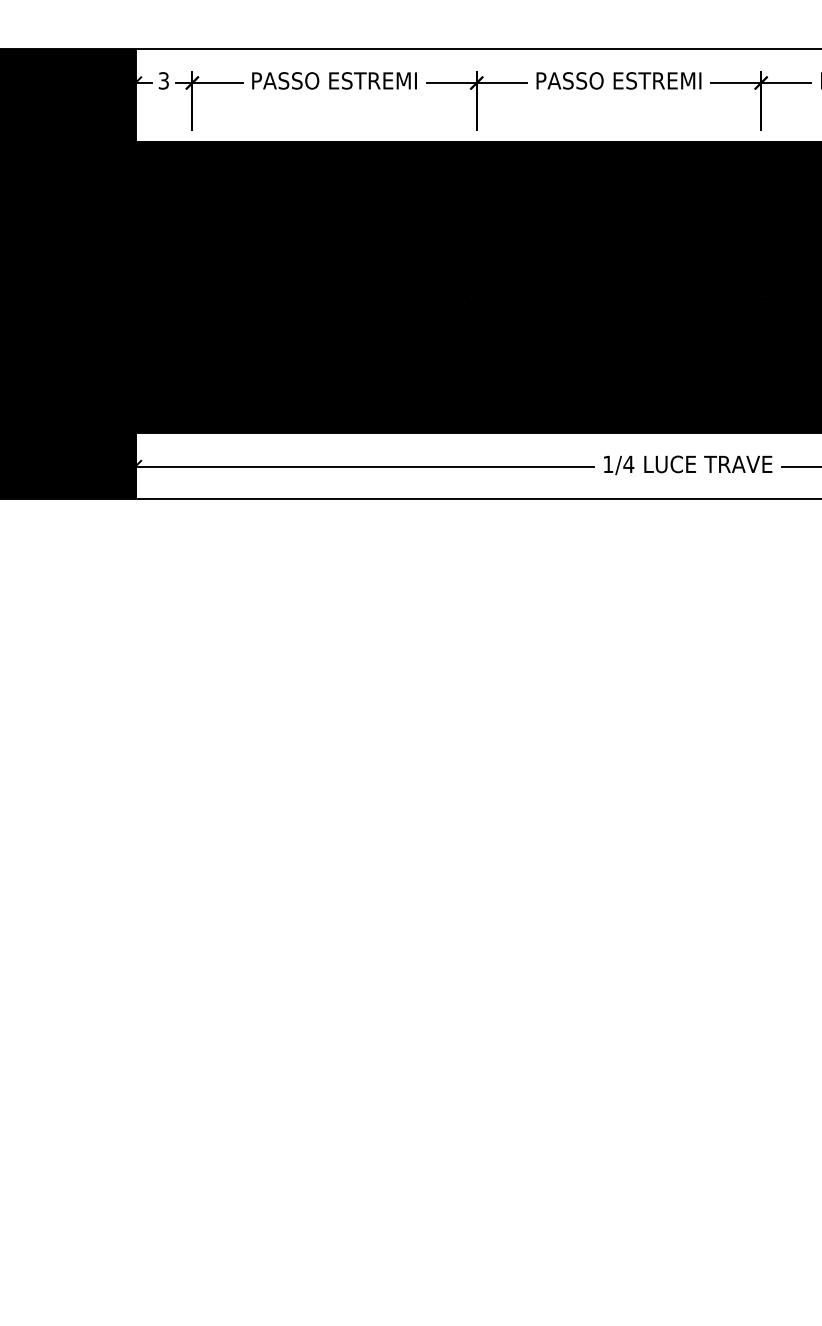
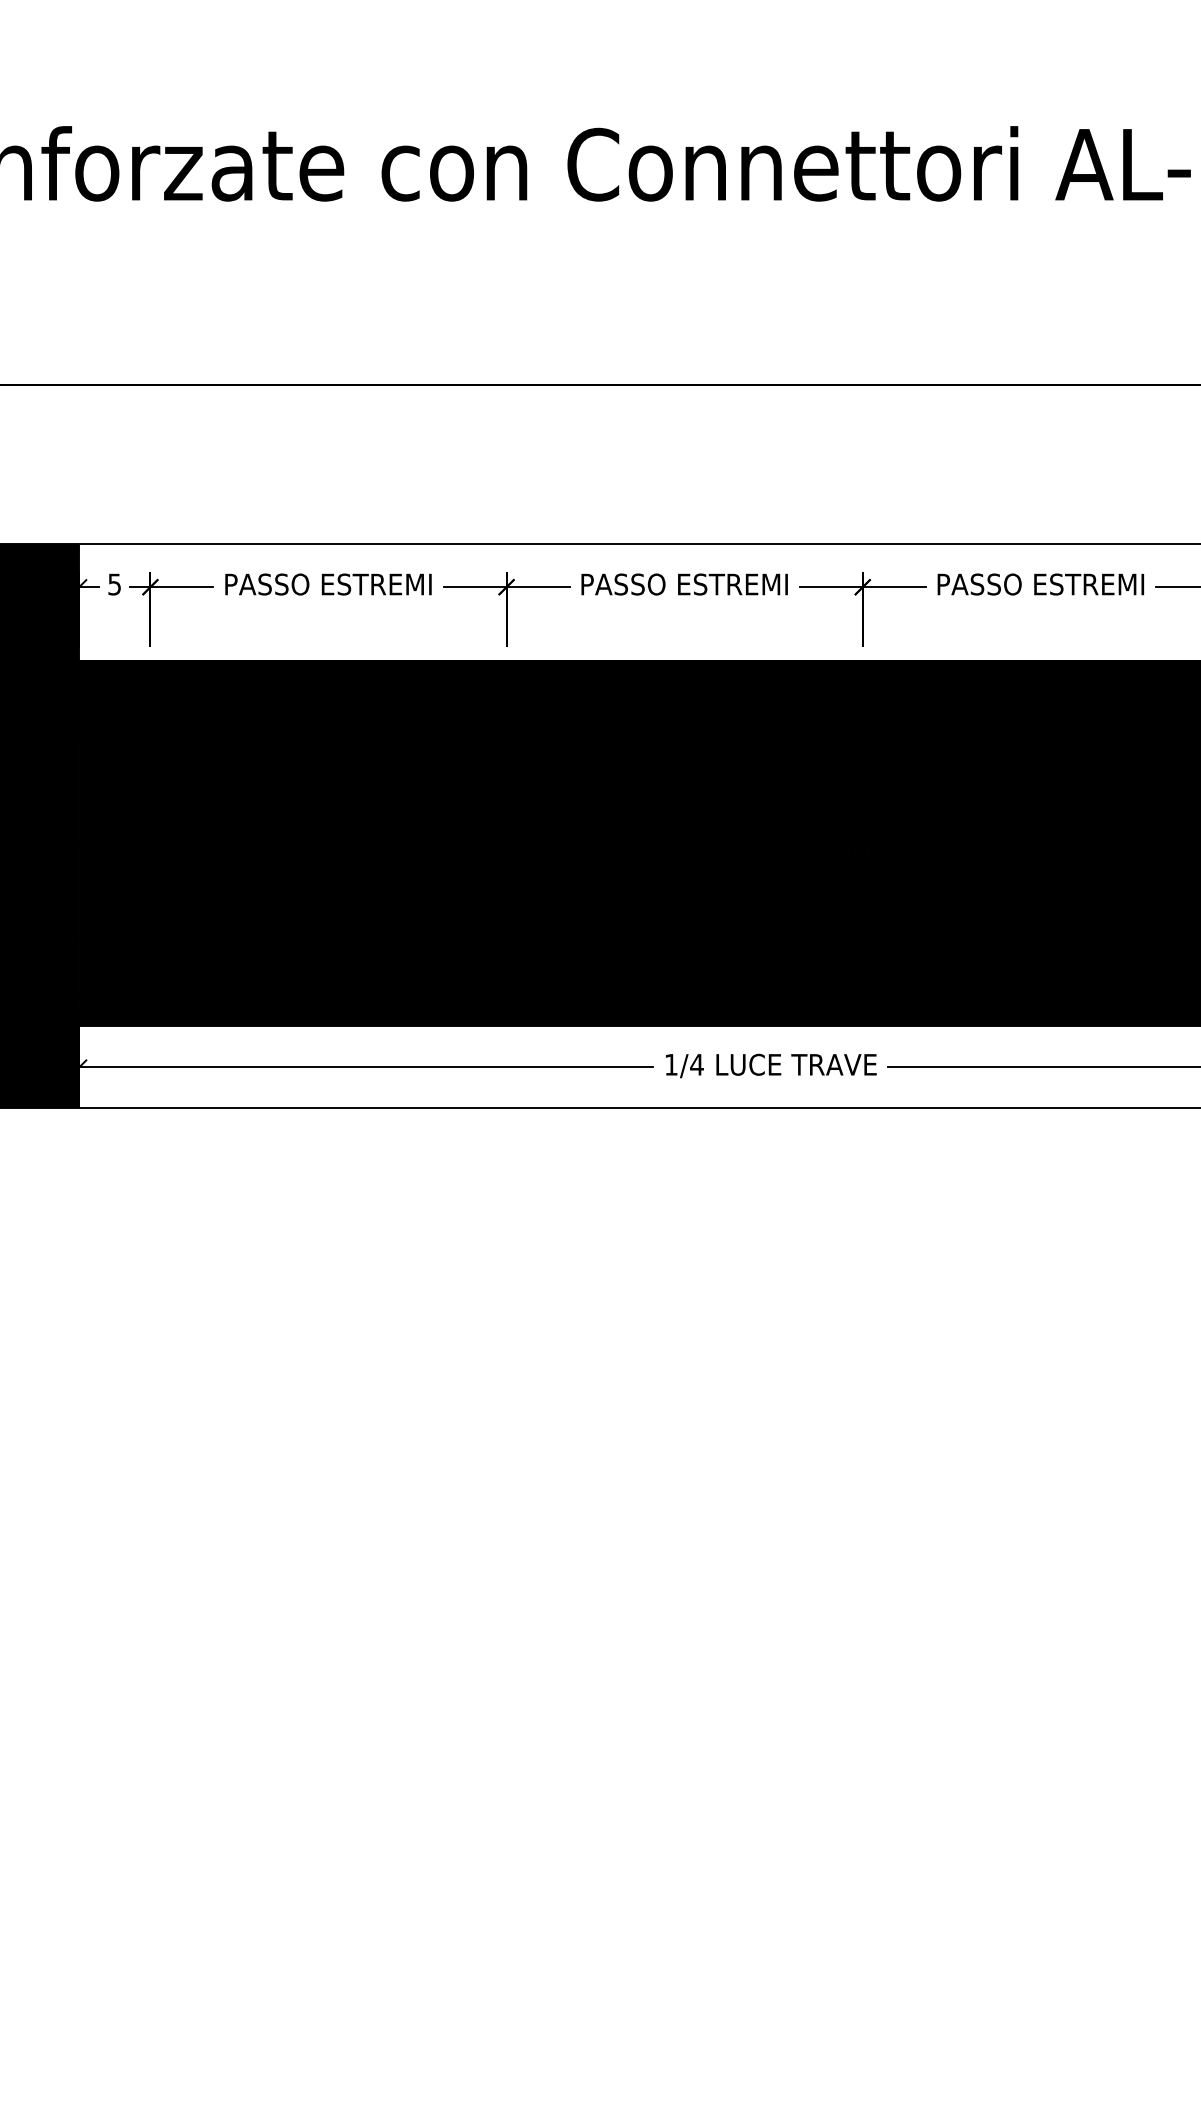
text: (163, 80) -> (114, 583), 3 -> 5

